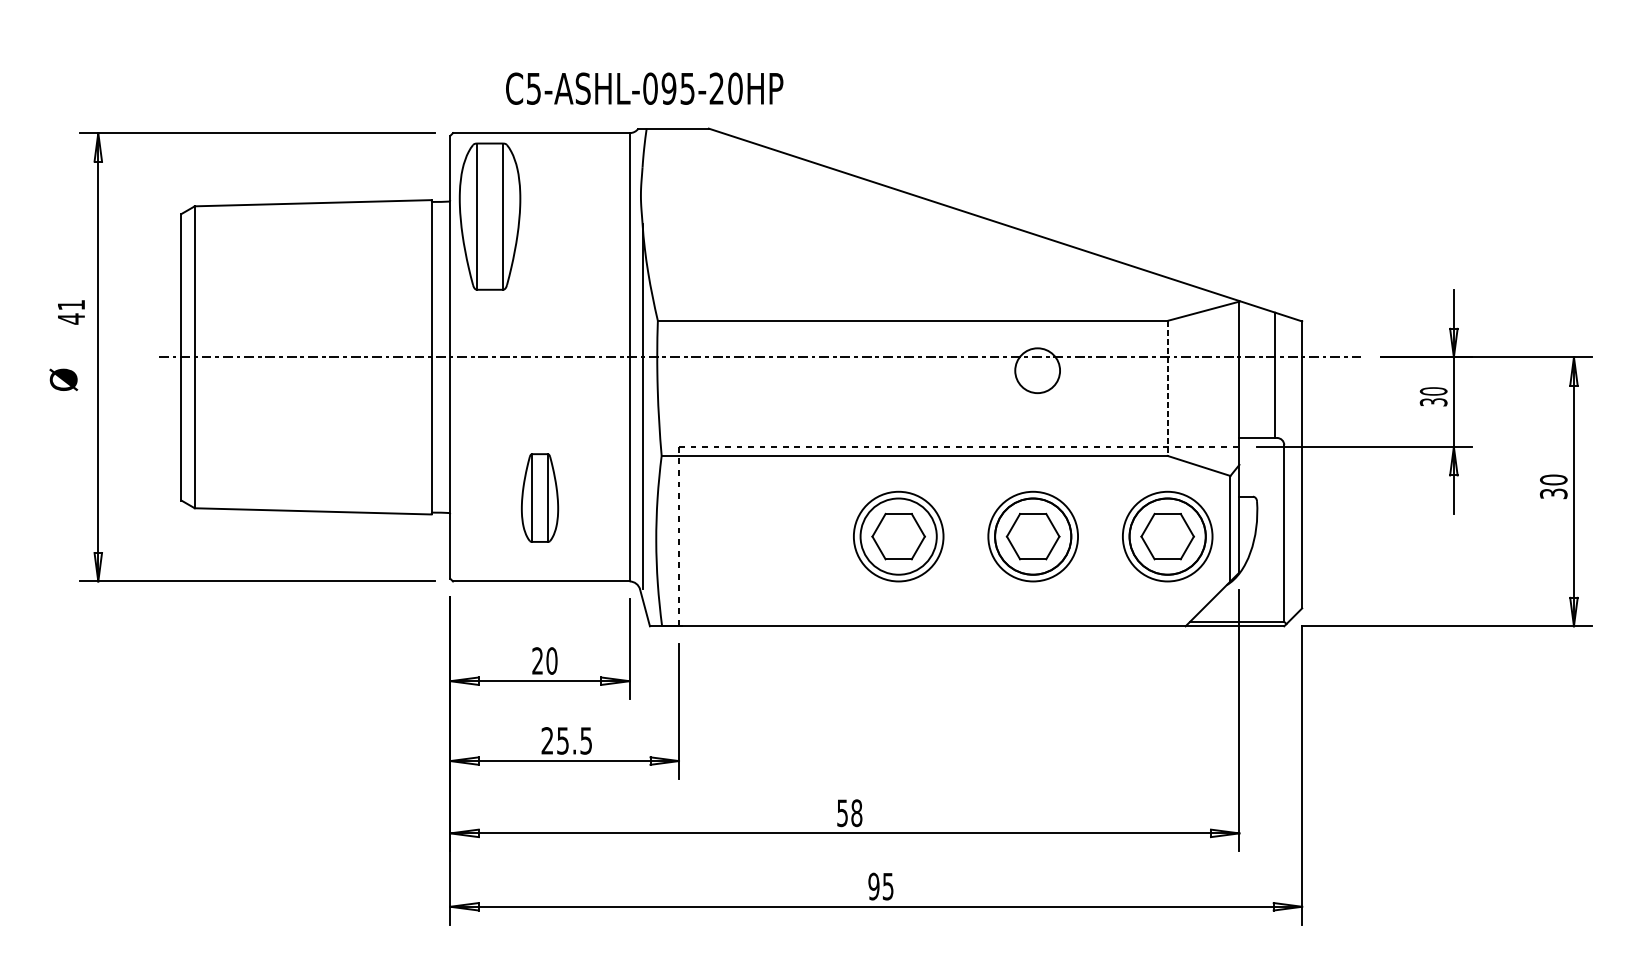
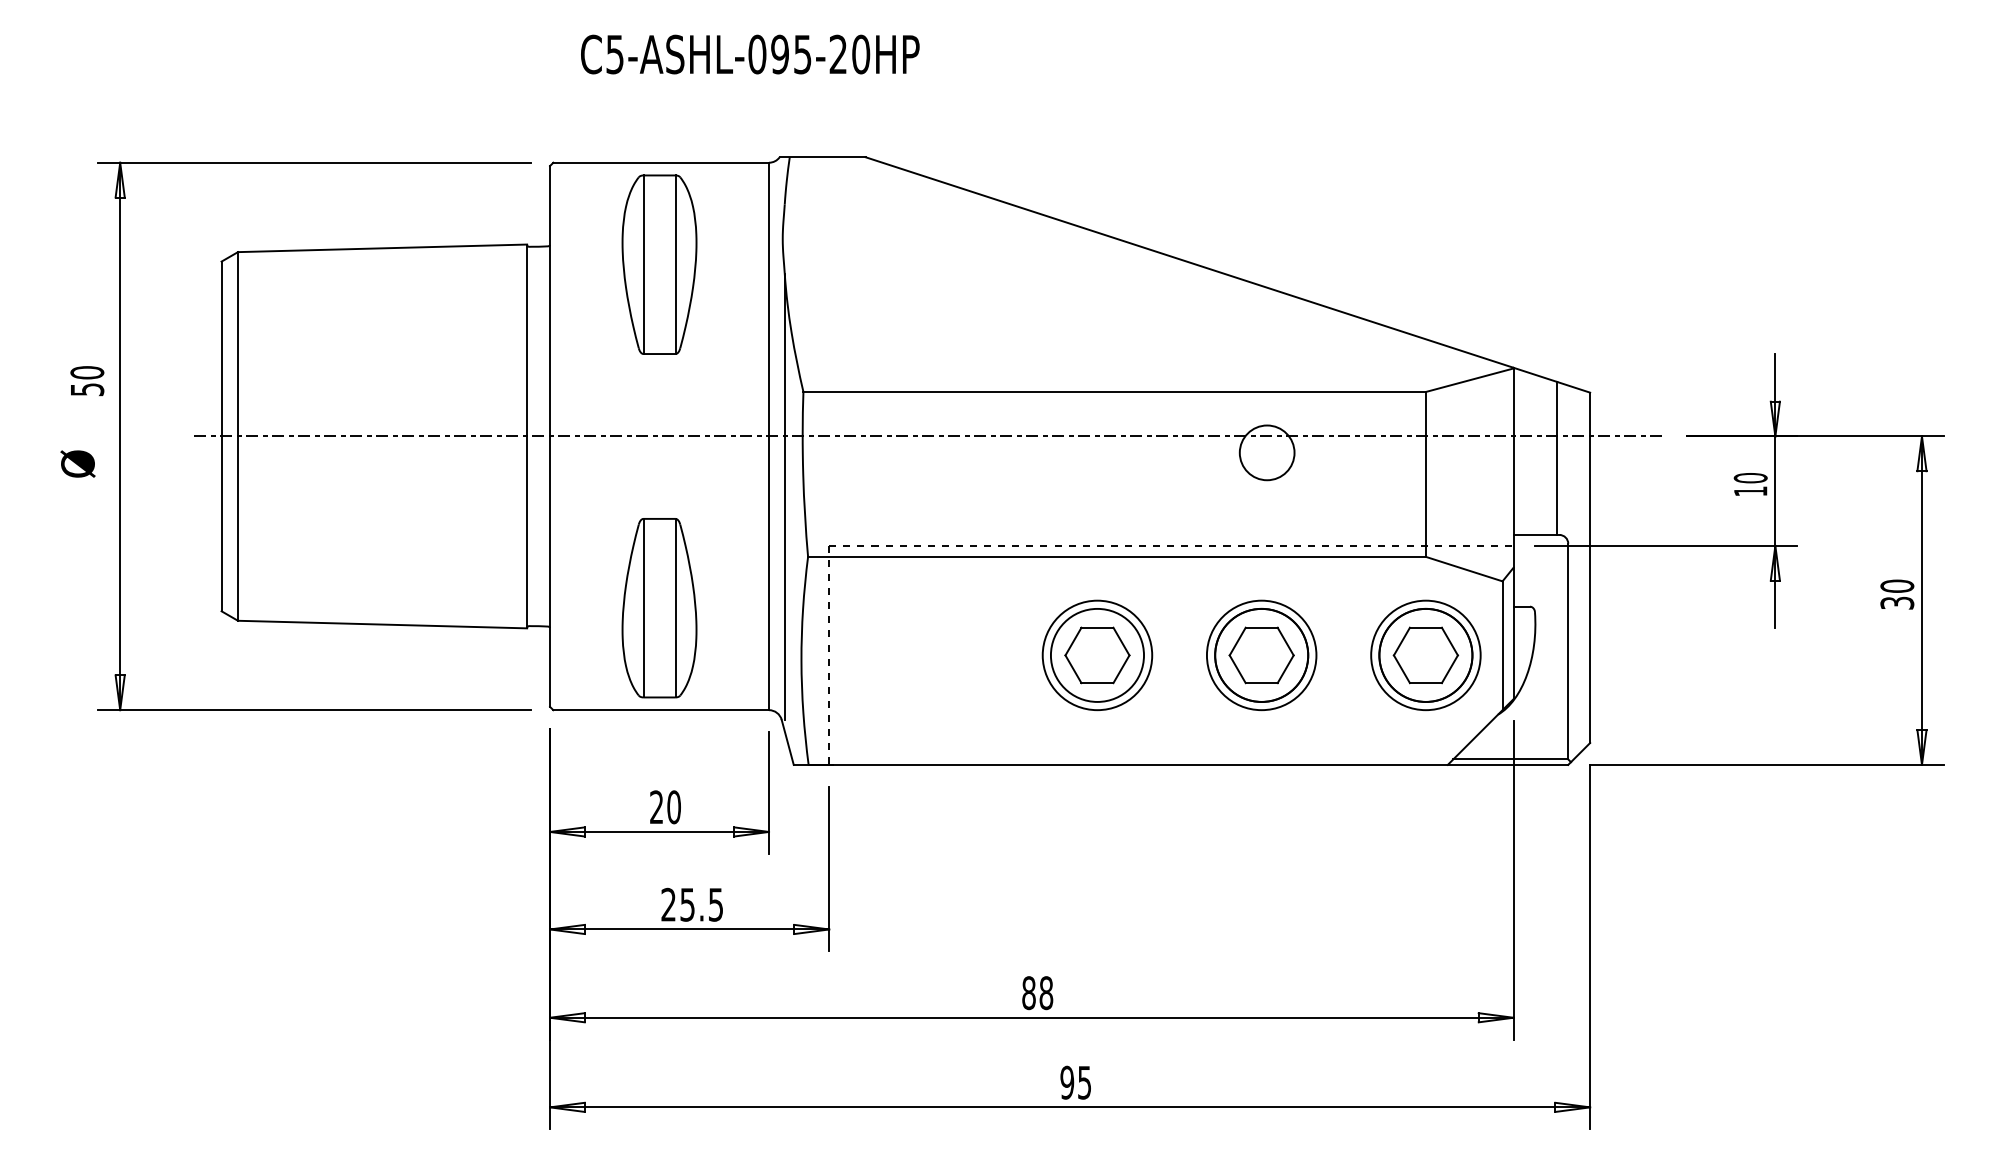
text: (644, 88) -> (750, 54), moved
part: (490, 216) -> (659, 264), moved
text: (71, 312) -> (87, 381), 41 -> 50
line: (1167, 388) -> (1425, 474), dashed -> solid
text: (1433, 402) -> (1750, 491), 30 -> 10
part: (539, 498) -> (659, 608), size x1.67
text: (842, 813) -> (1028, 993), 58 -> 88

